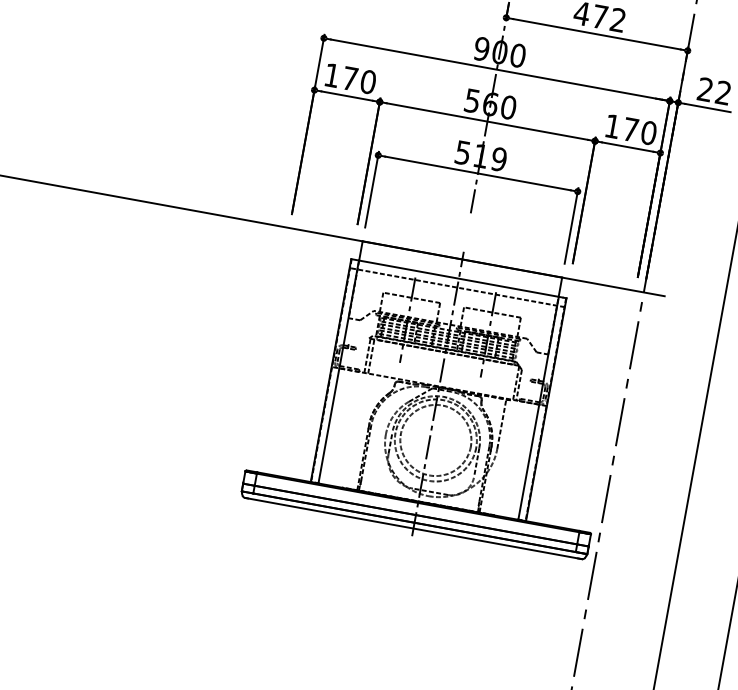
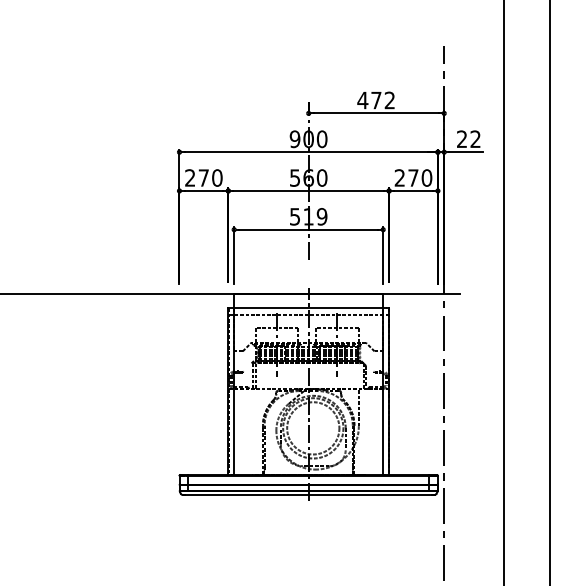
text: (332, 74) -> (190, 177), 170 -> 270
text: (612, 125) -> (399, 177), 170 -> 270

